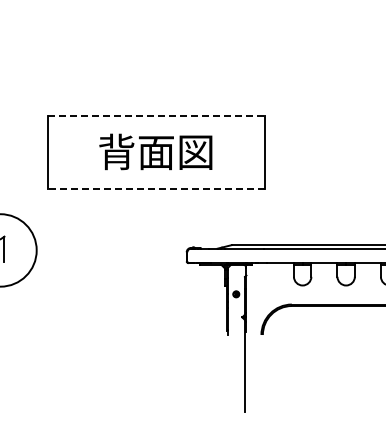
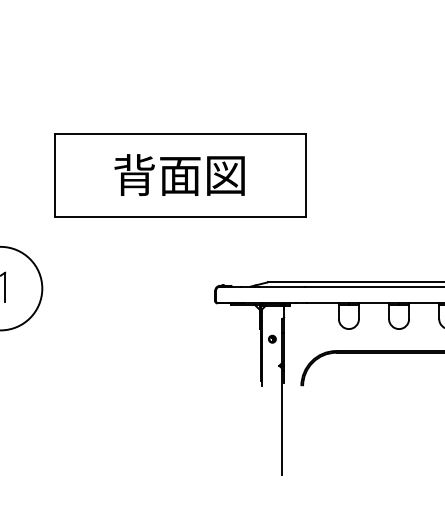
line: (156, 116) -> (180, 134), dashed -> solid
line: (156, 188) -> (180, 217), dashed -> solid

